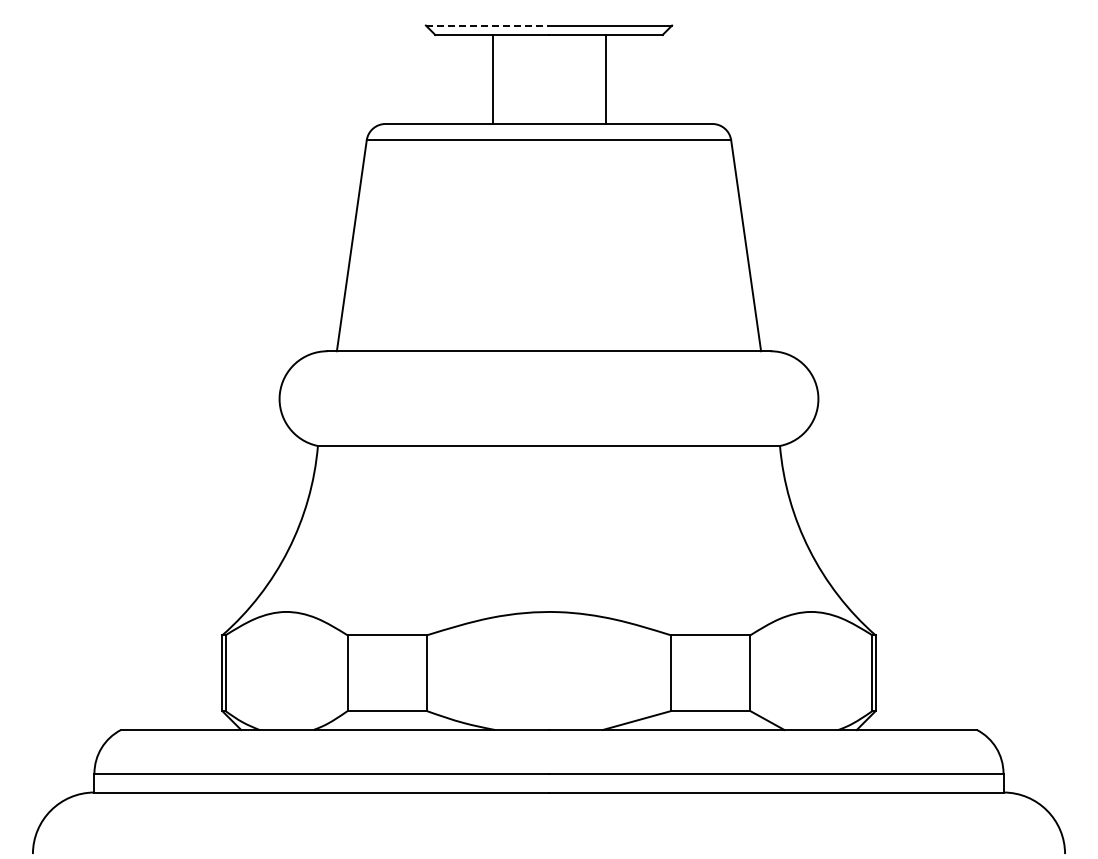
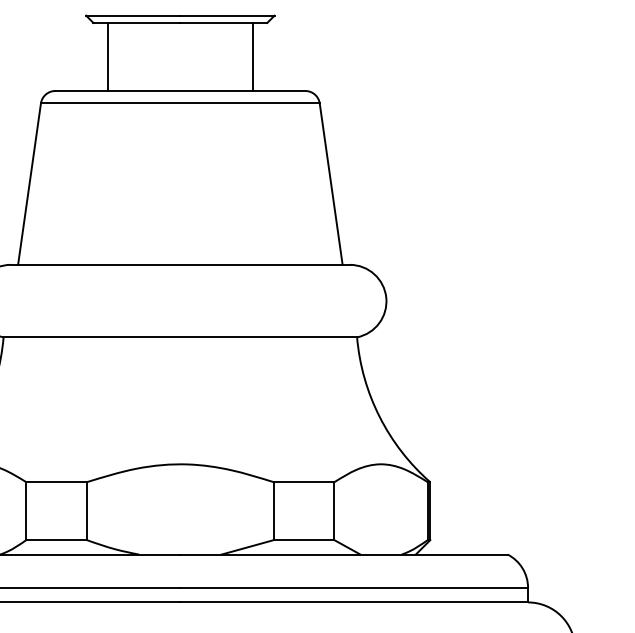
line: (487, 25) -> (133, 15), dashed -> solid
line: (493, 79) -> (108, 56), moved
line: (605, 79) -> (252, 56), moved

